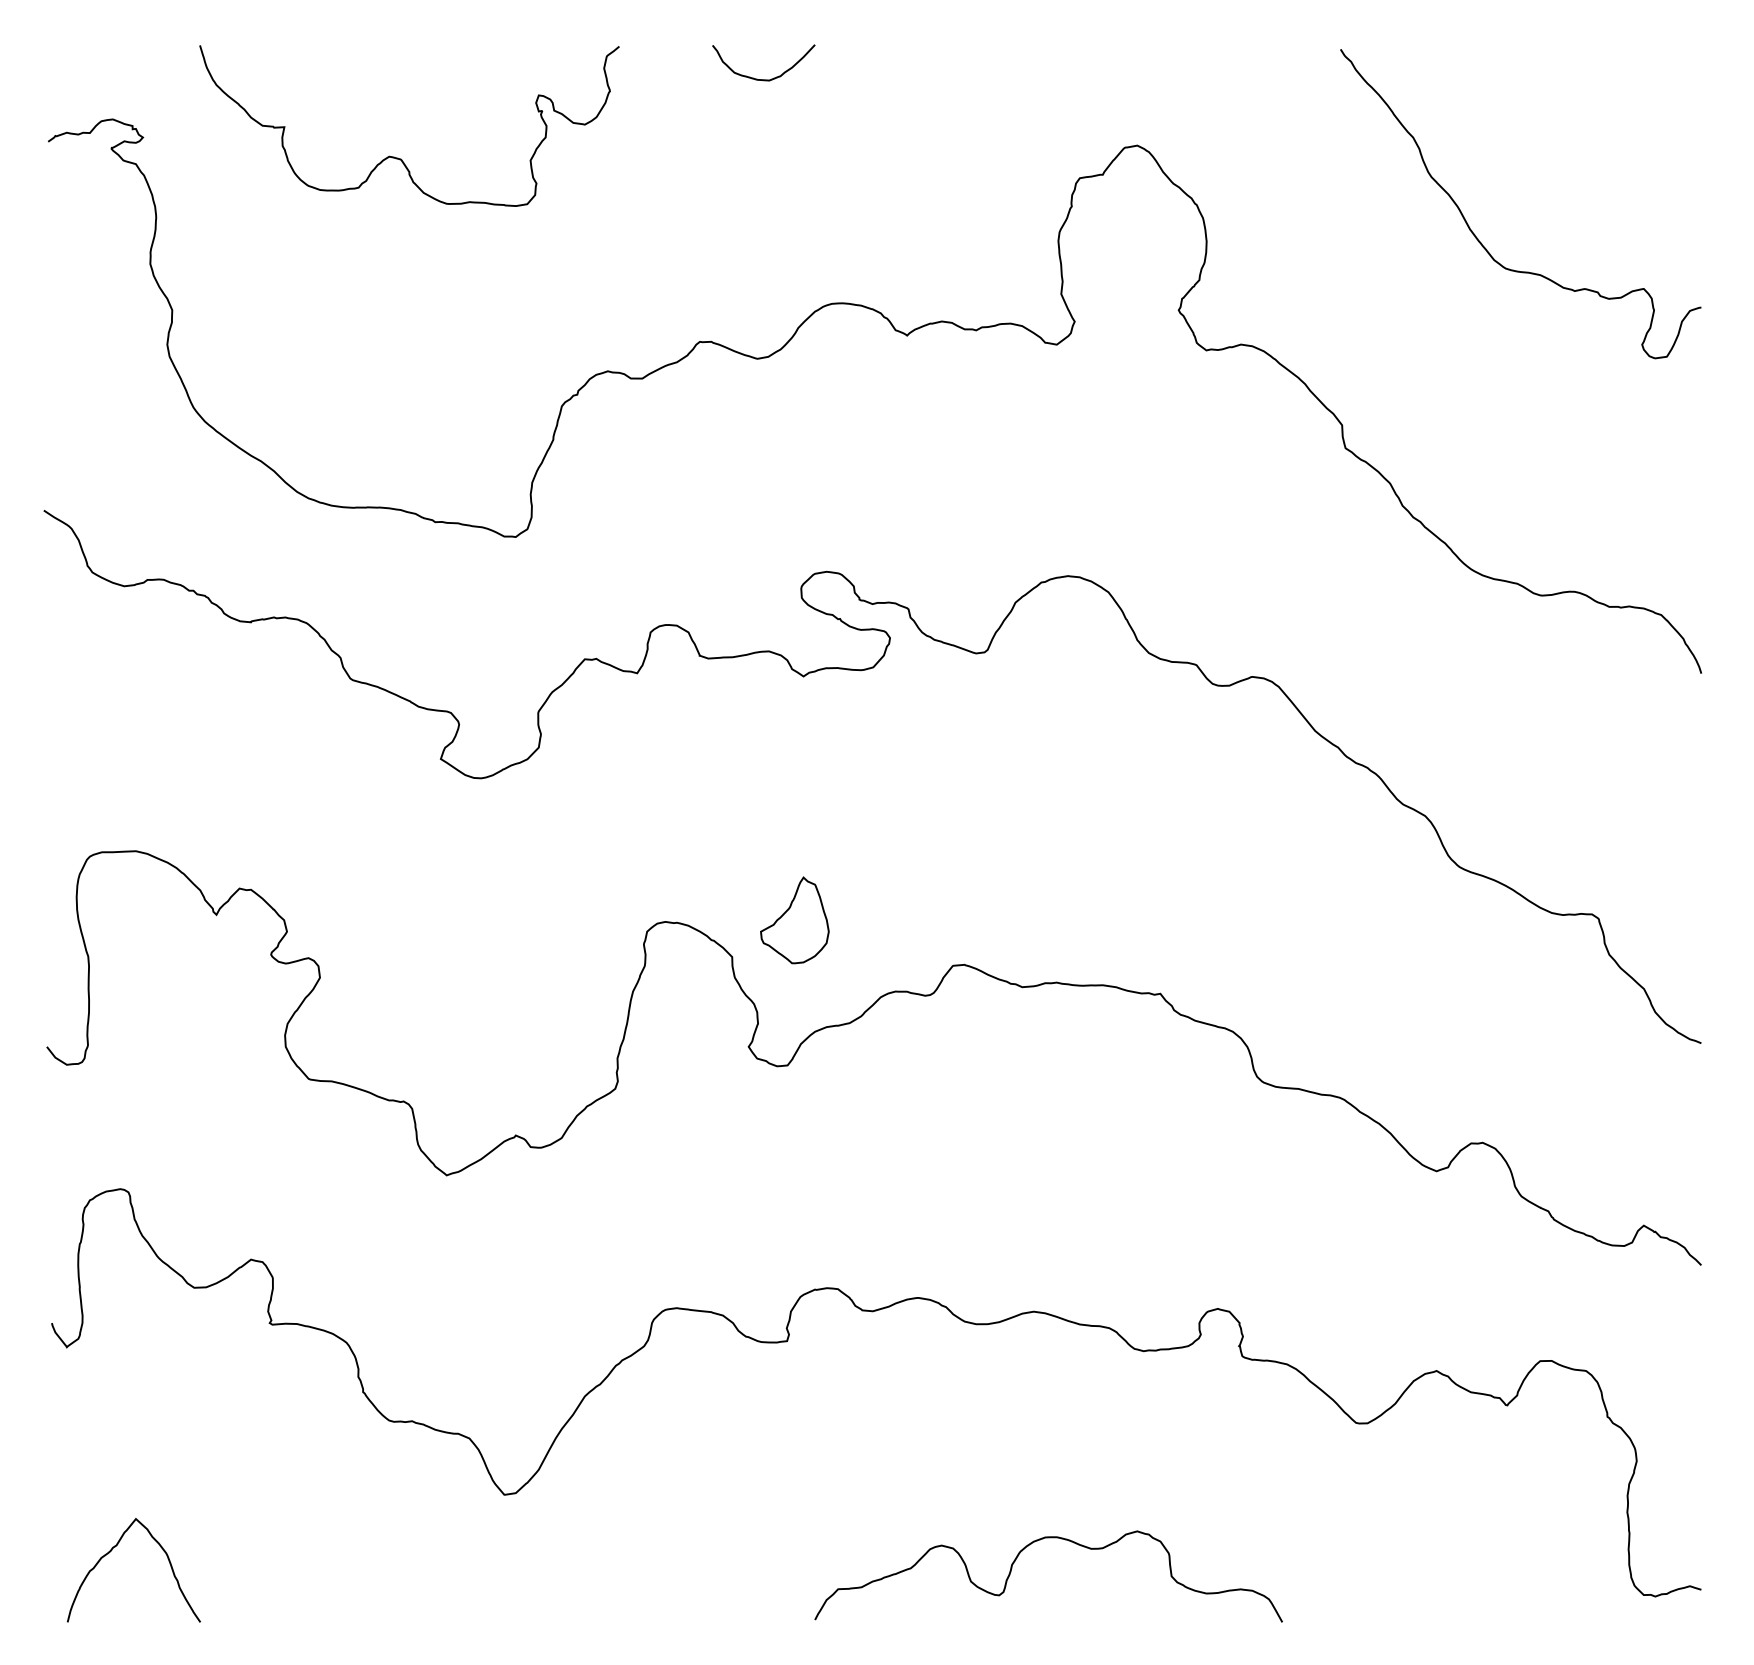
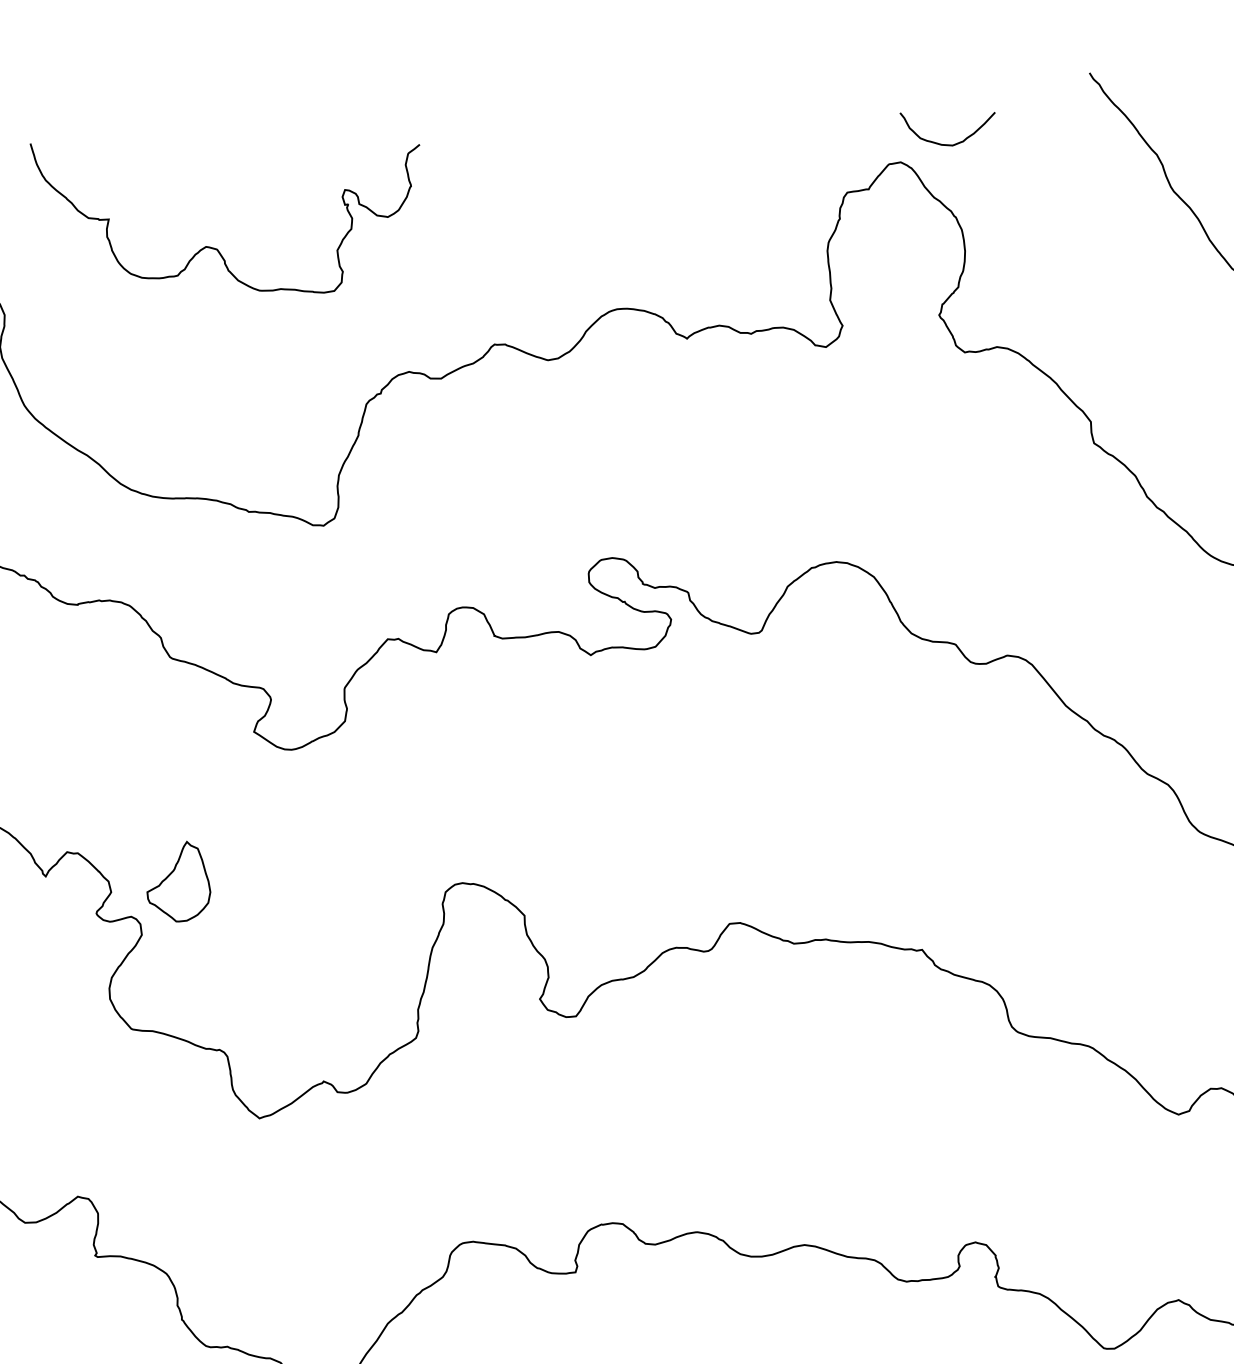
curve: (763, 79) -> (947, 144), moved
curve: (401, 158) -> (217, 248), moved
part: (794, 920) -> (178, 881), moved

